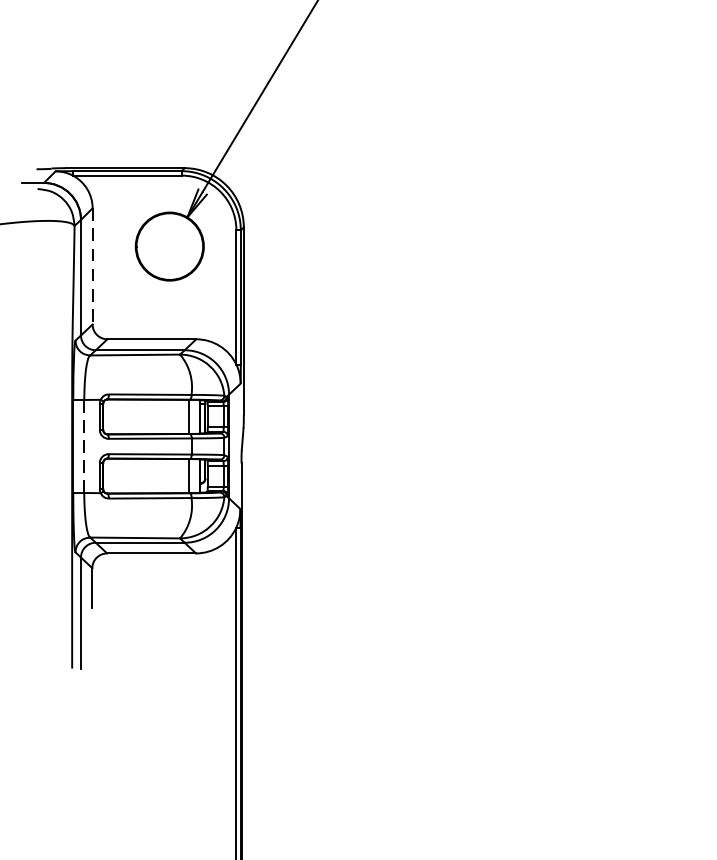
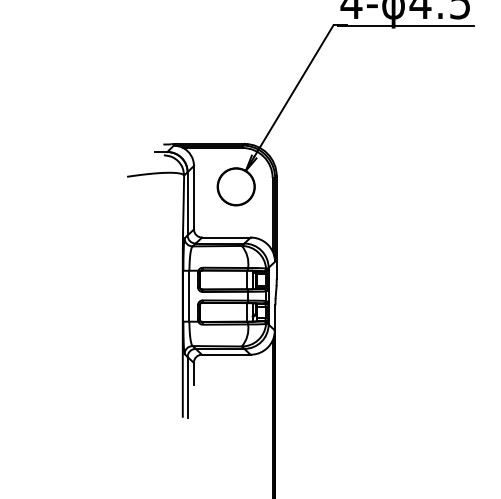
line: (91, 266) -> (193, 197), dashed -> solid
line: (84, 445) -> (189, 295), dashed -> solid

